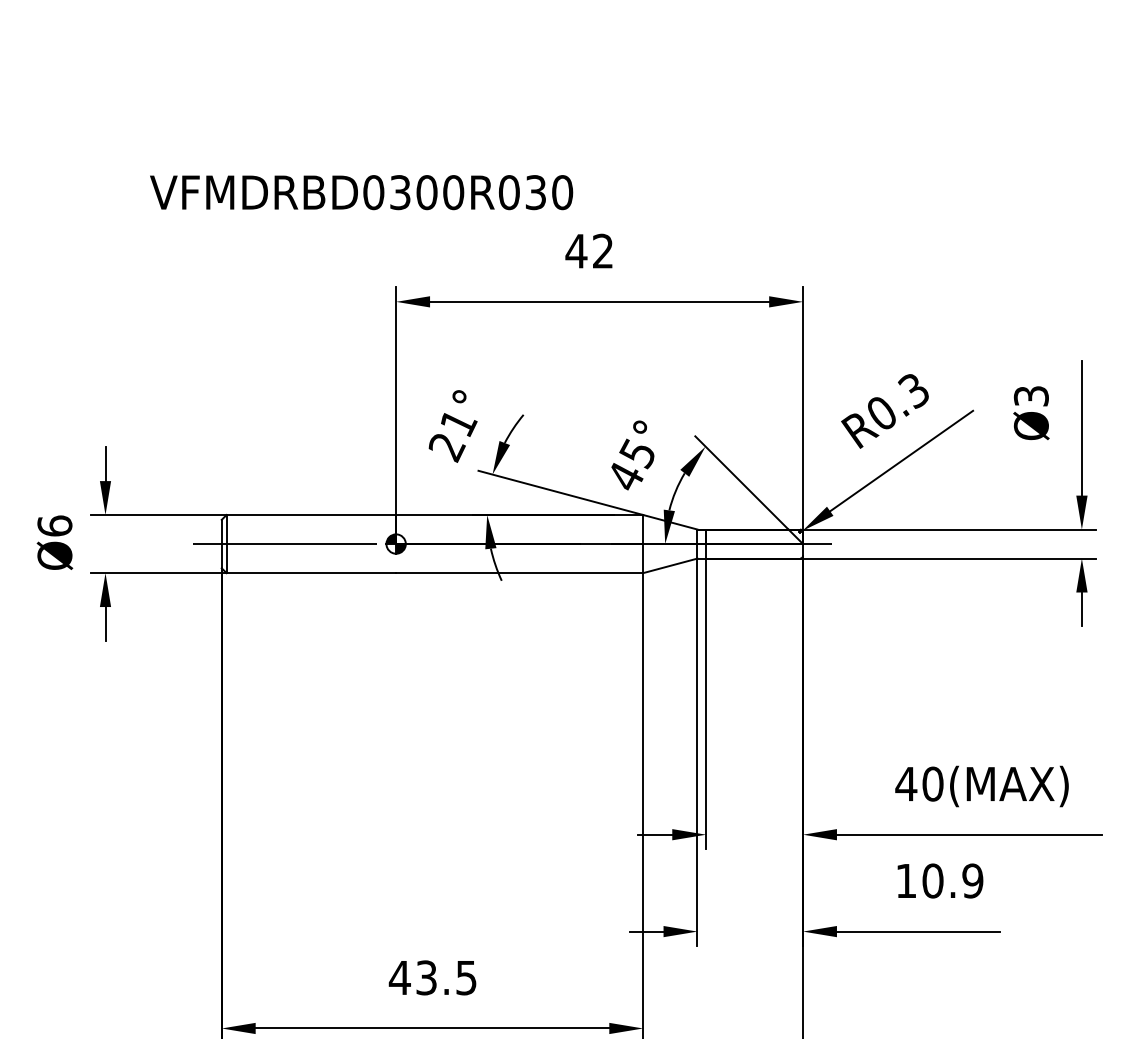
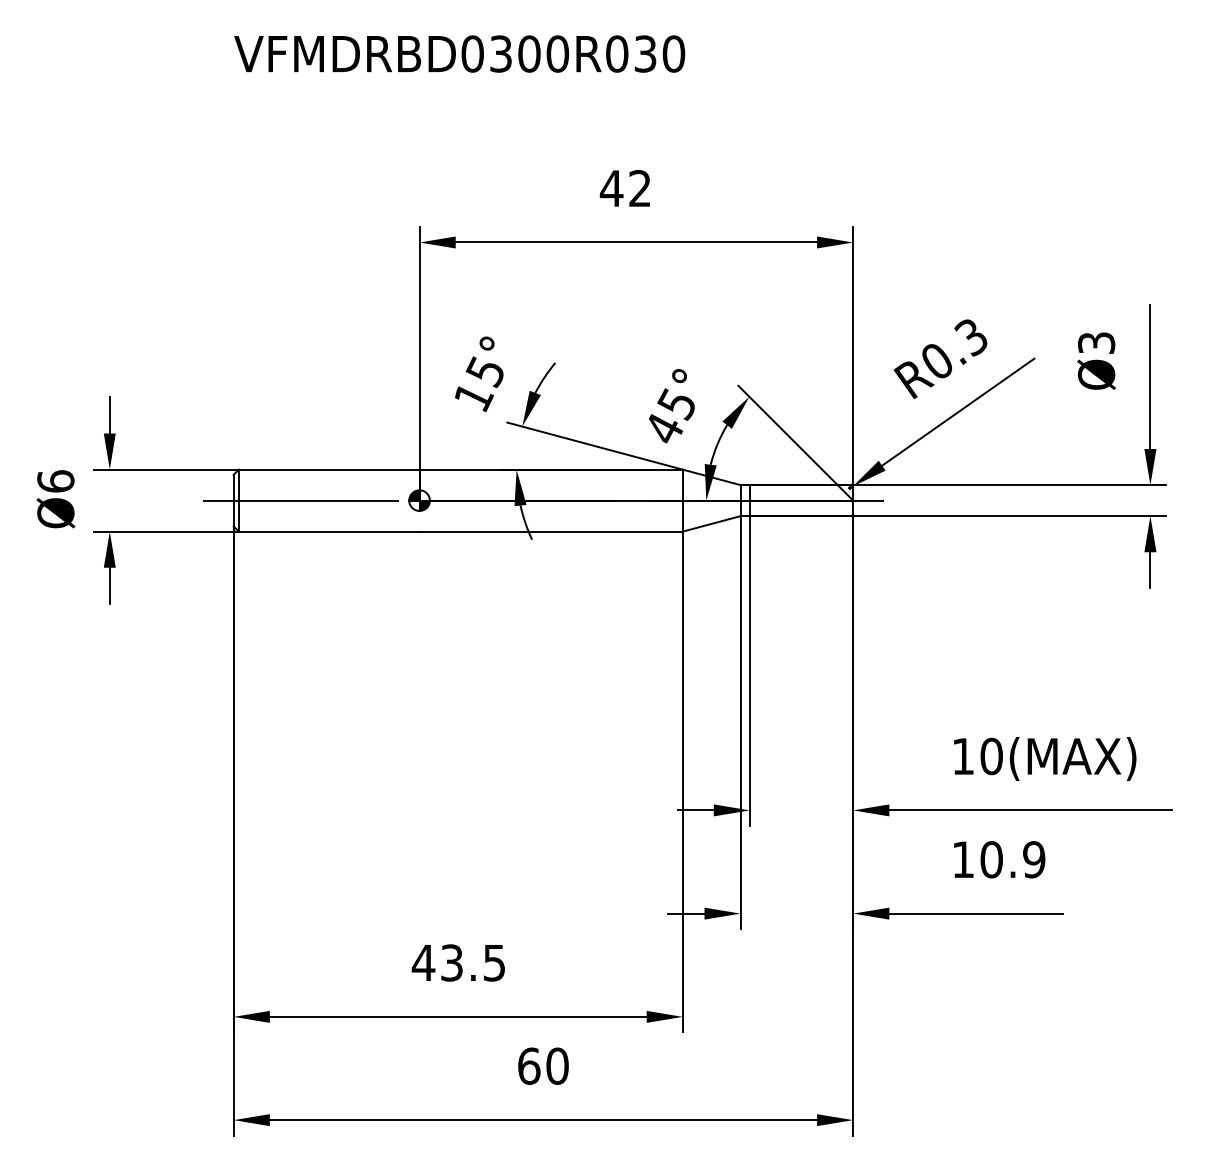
text: (361, 192) -> (459, 53), moved
text: (453, 436) -> (480, 385), 21° -> 15°
text: (906, 784) -> (963, 756), 40(MAX) -> 10(MAX)

